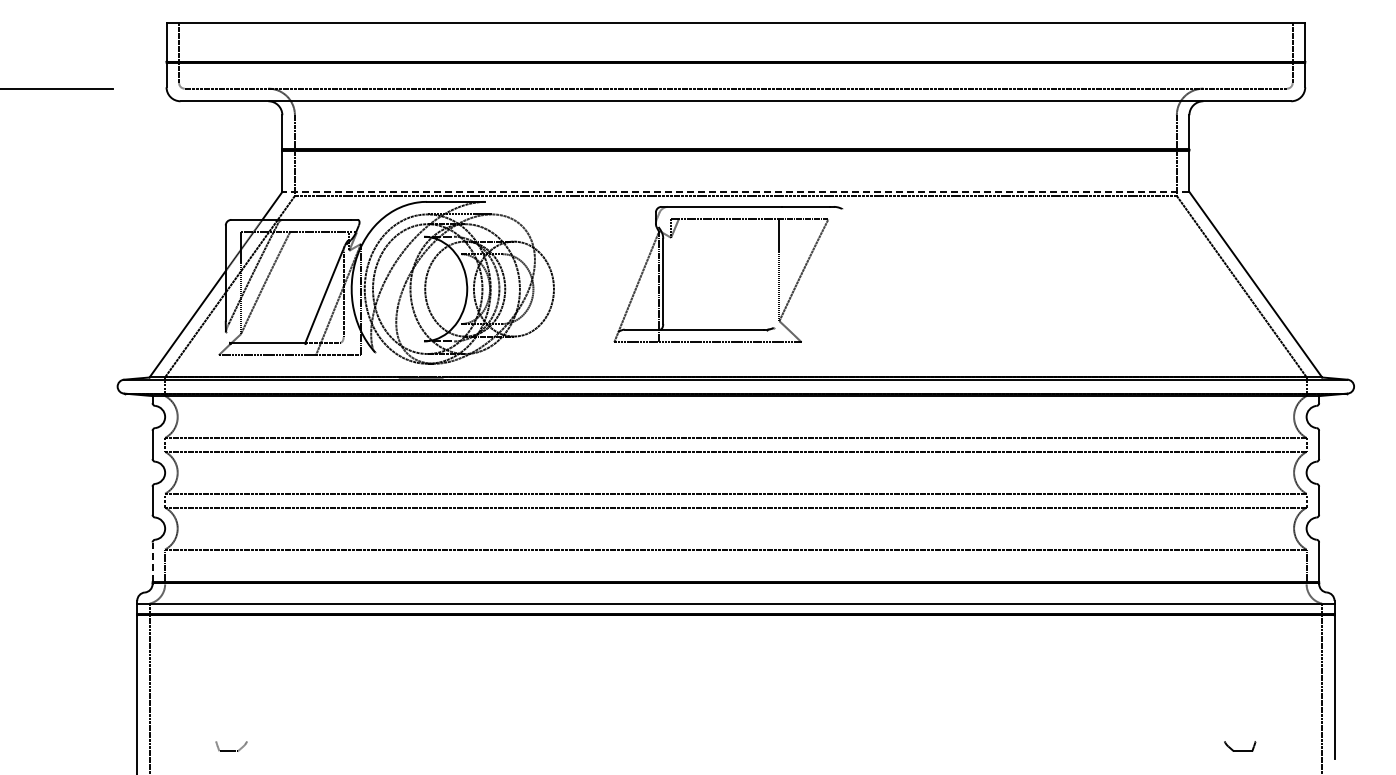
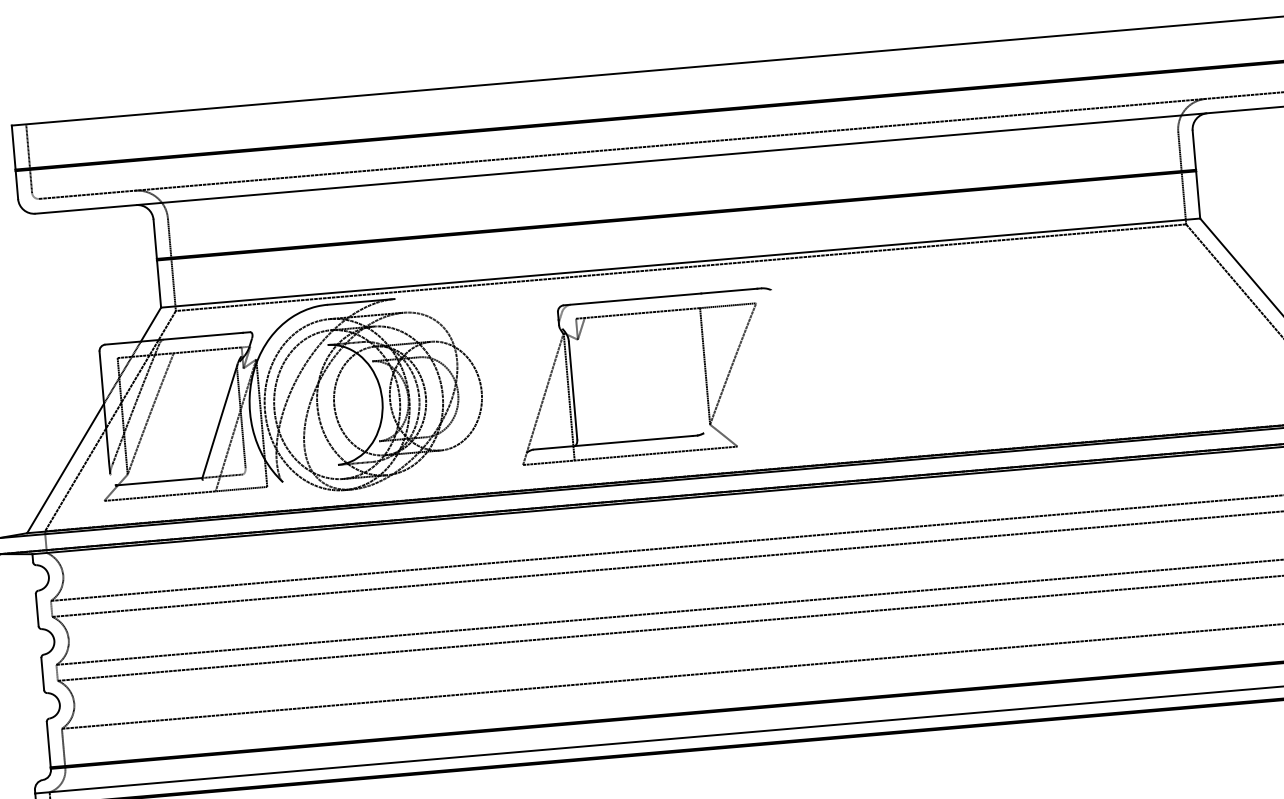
line: (735, 191) -> (680, 262), dashed -> solid
part: (778, 274) -> (704, 371), moved
line: (152, 562) -> (48, 744), dashed -> solid

